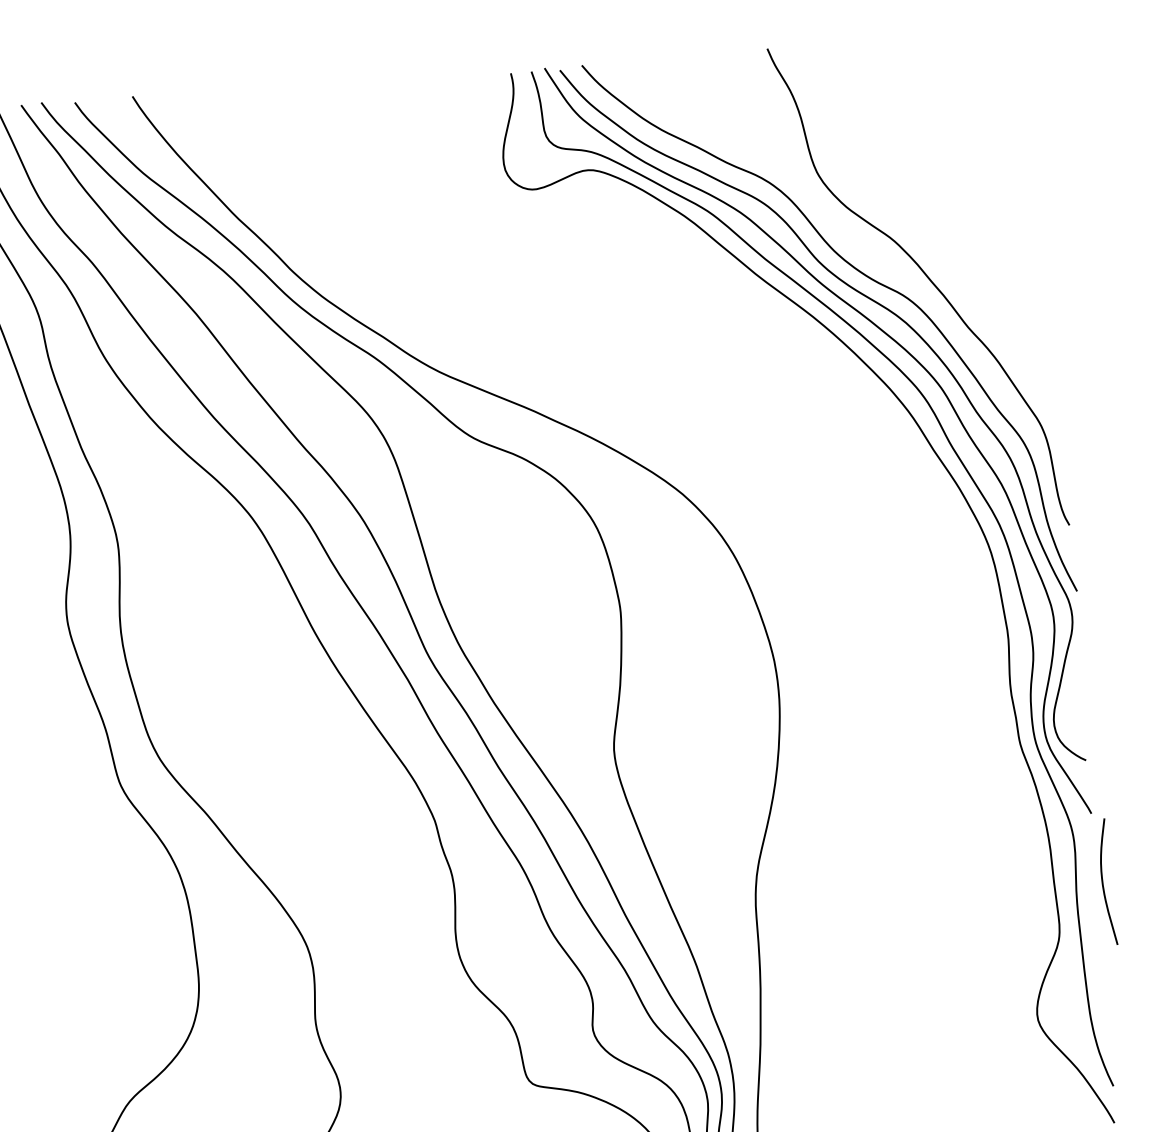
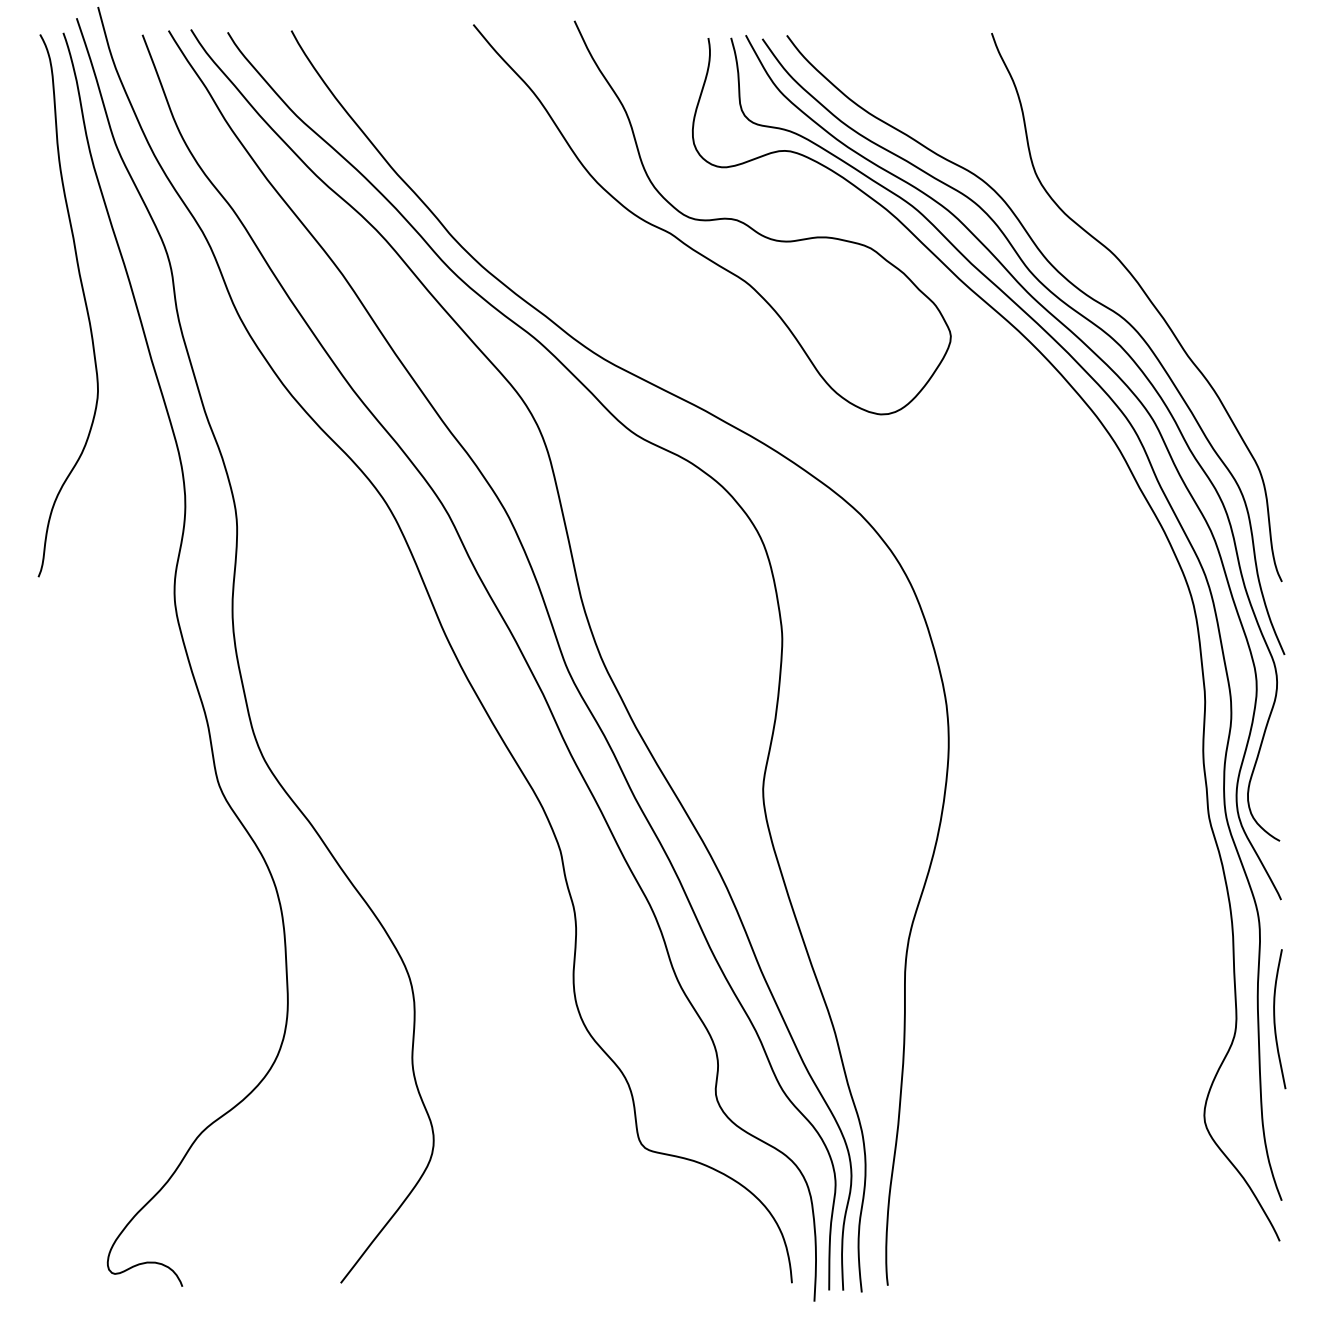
curve: (528, 236) -> (713, 218), added
curve: (1103, 882) -> (1275, 1019), moved

